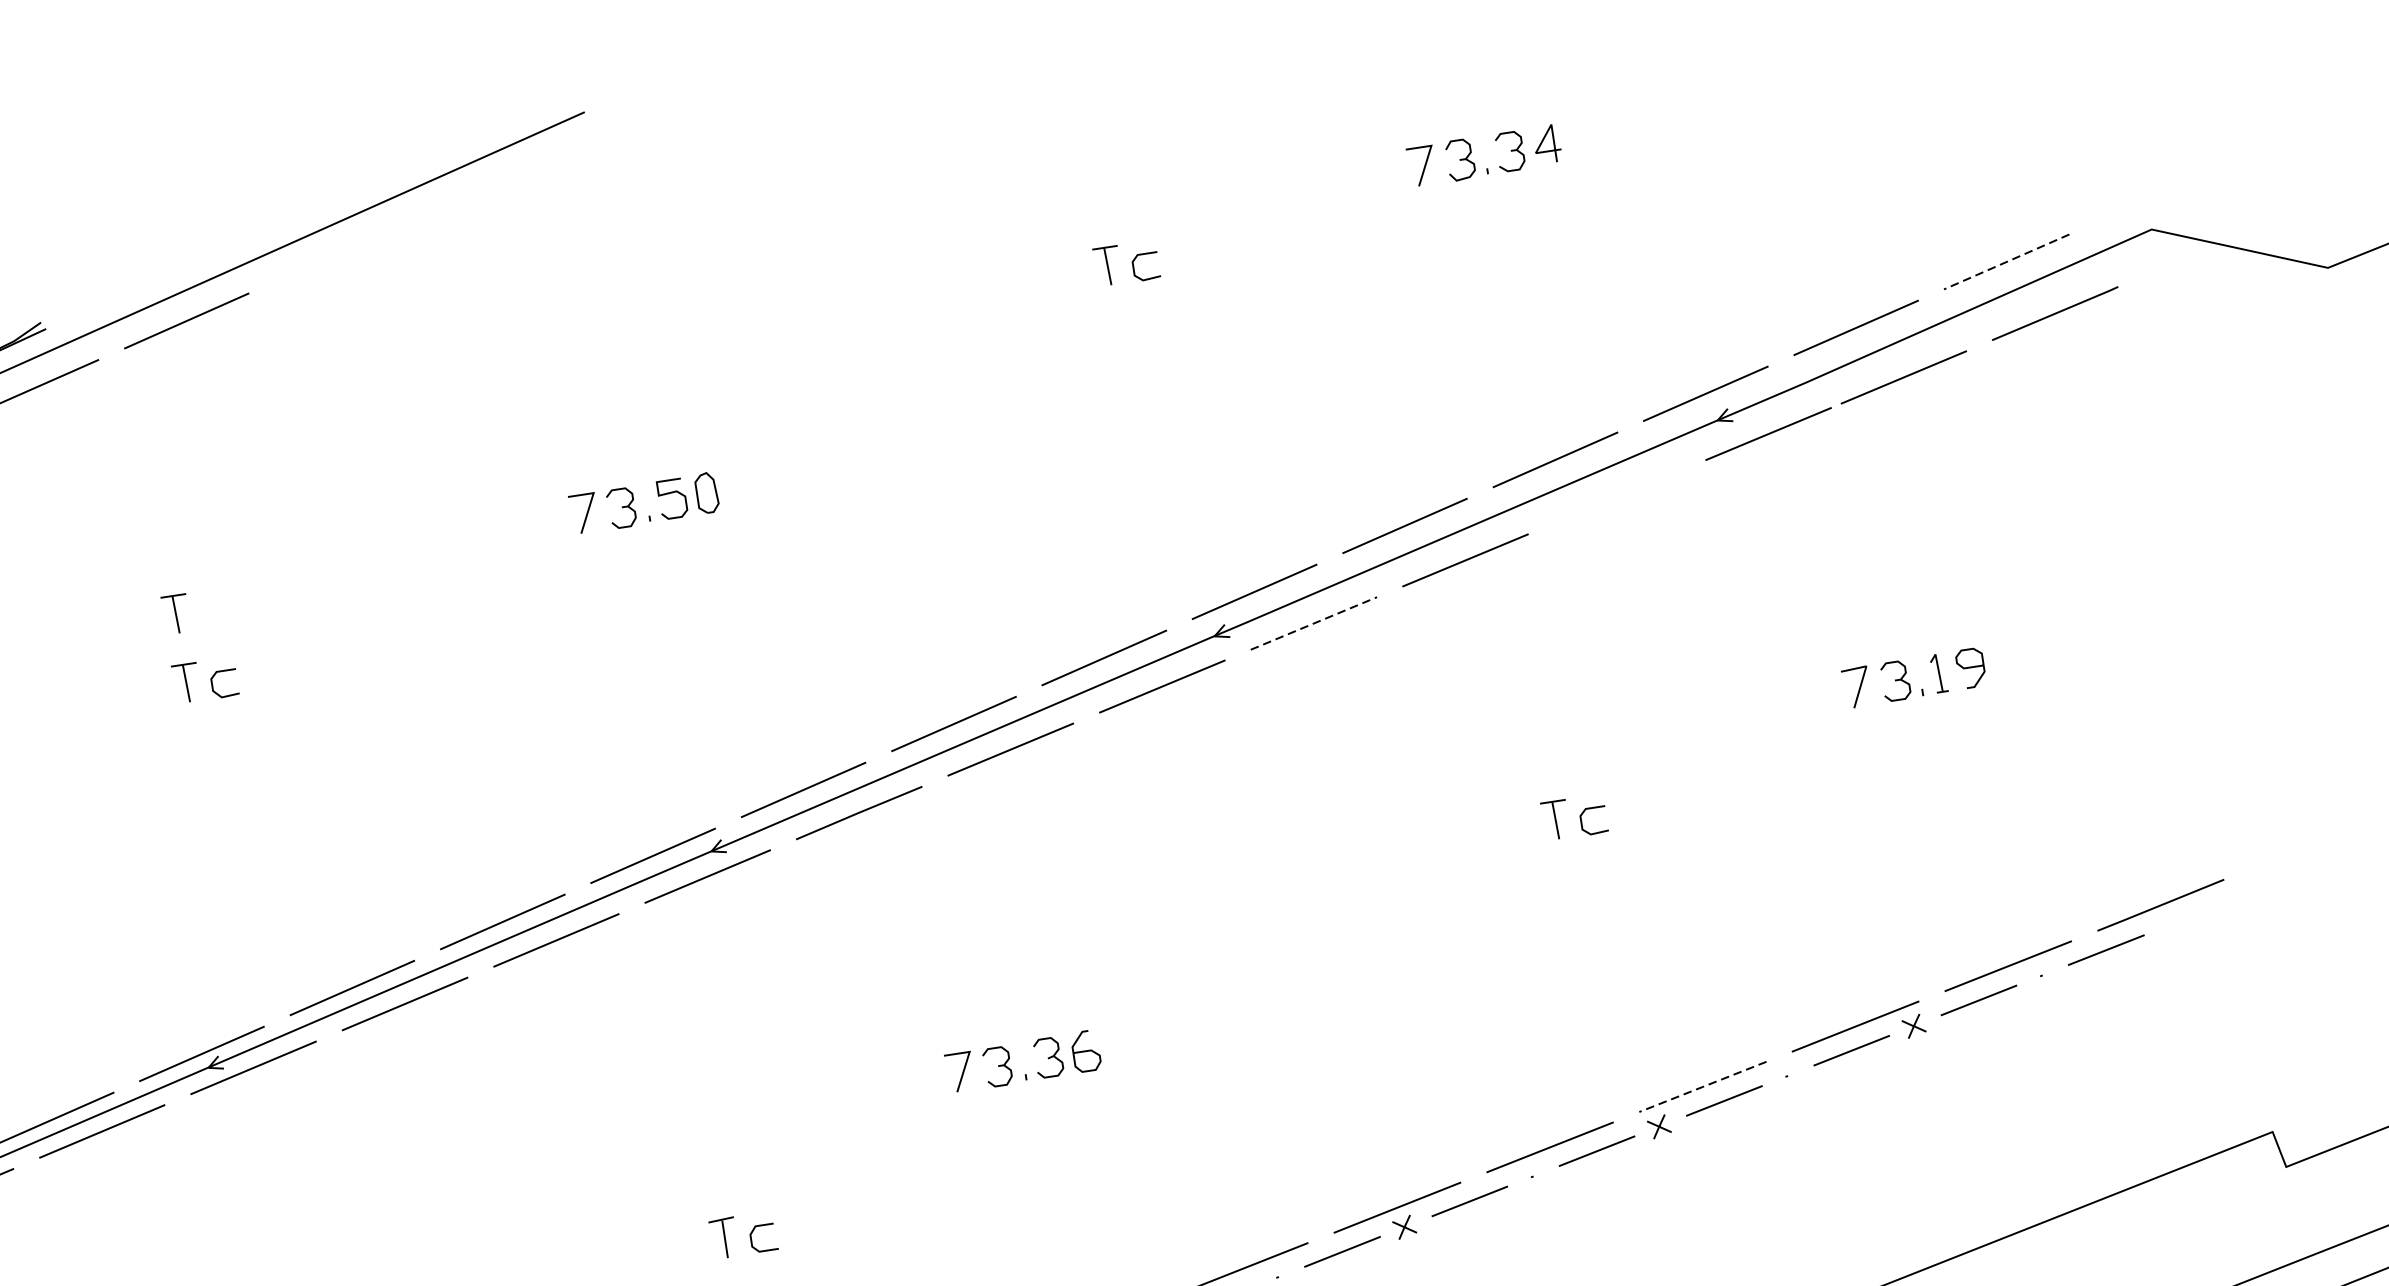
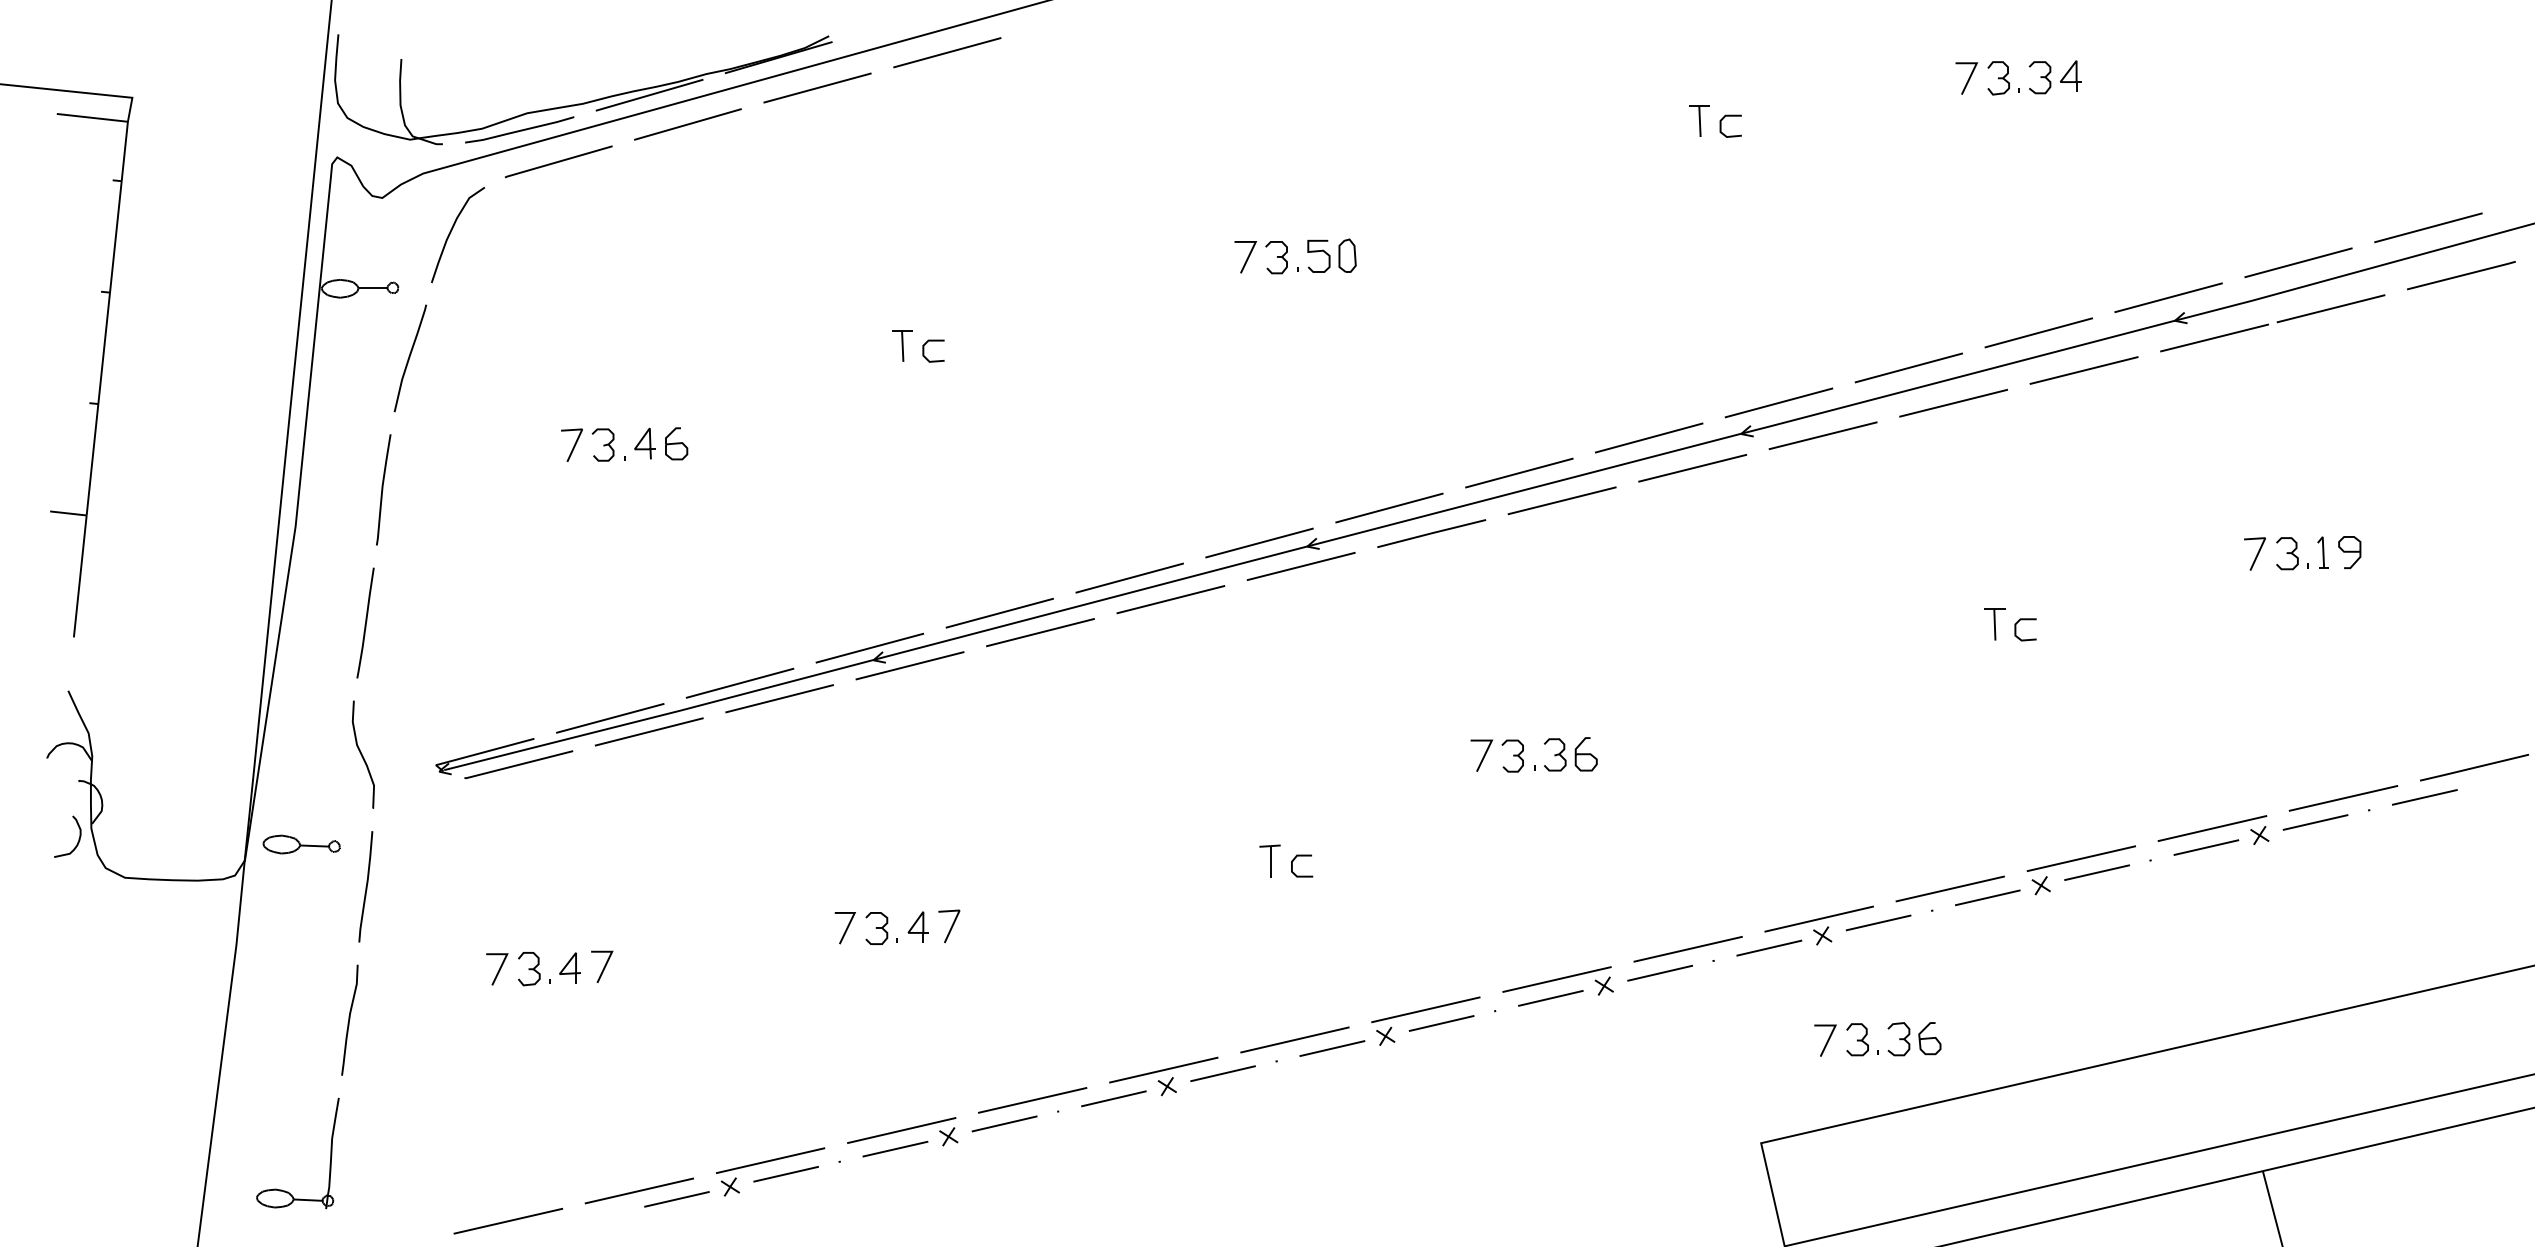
line: (2005, 261) -> (2427, 227), dashed -> solid
line: (1616, 497) -> (2083, 370), added
part: (175, 613) -> (902, 288), removed
line: (1314, 623) -> (1823, 435), dashed -> solid
line: (1701, 1086) -> (2080, 858), dashed -> solid

